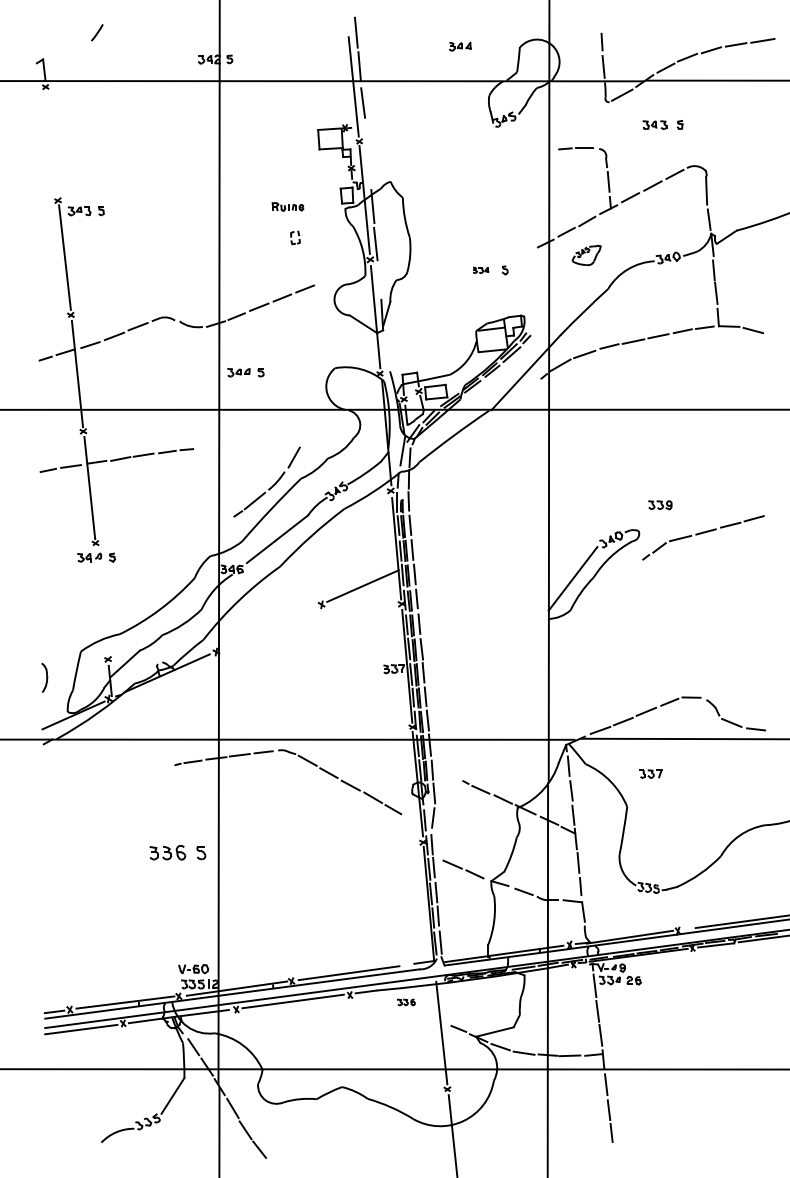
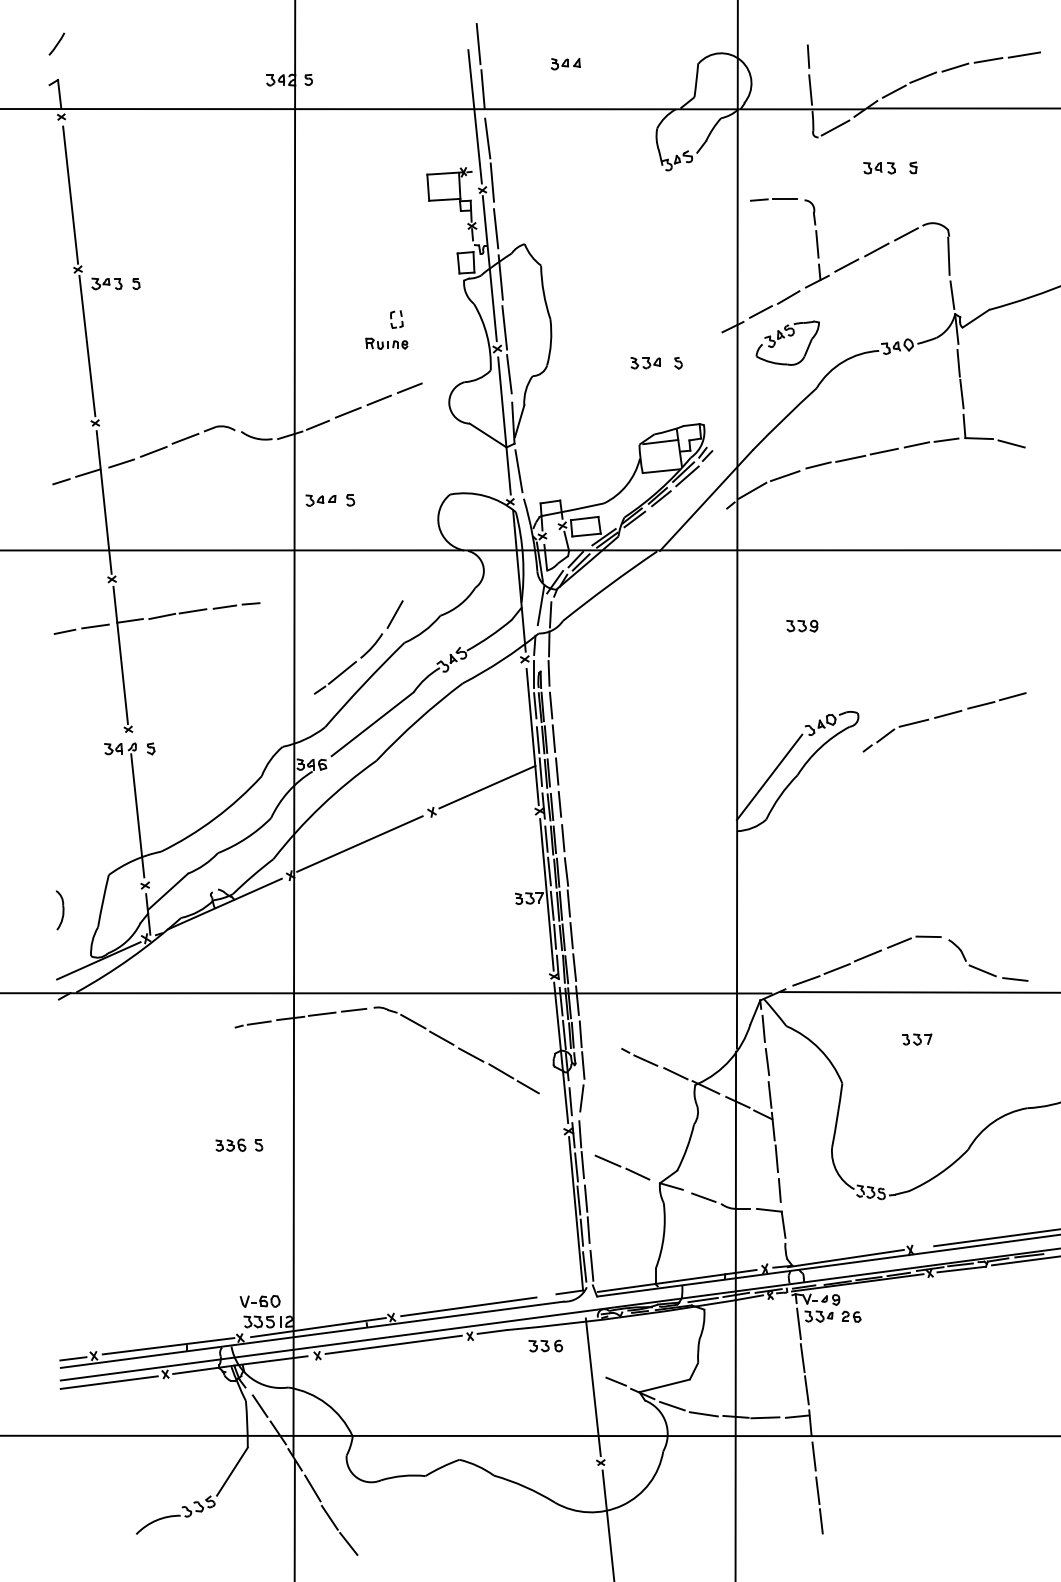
line: (97, 32) -> (57, 43), moved
part: (460, 46) -> (566, 63), moved
line: (366, 135) -> (492, 182), added
line: (52, 145) -> (70, 195), added
line: (368, 169) -> (494, 227), added
part: (287, 206) -> (386, 343), moved
part: (586, 255) -> (787, 343), size x1.67
part: (480, 270) -> (645, 363), size x1.43
line: (379, 278) -> (509, 374), added
line: (386, 350) -> (519, 470), added
part: (660, 505) -> (802, 626), moved
line: (102, 607) -> (137, 815), added
line: (267, 628) -> (359, 844), added
part: (650, 773) -> (916, 1038), moved
part: (178, 852) -> (239, 1144), size x0.62
part: (406, 1002) -> (545, 1346), size x1.43

